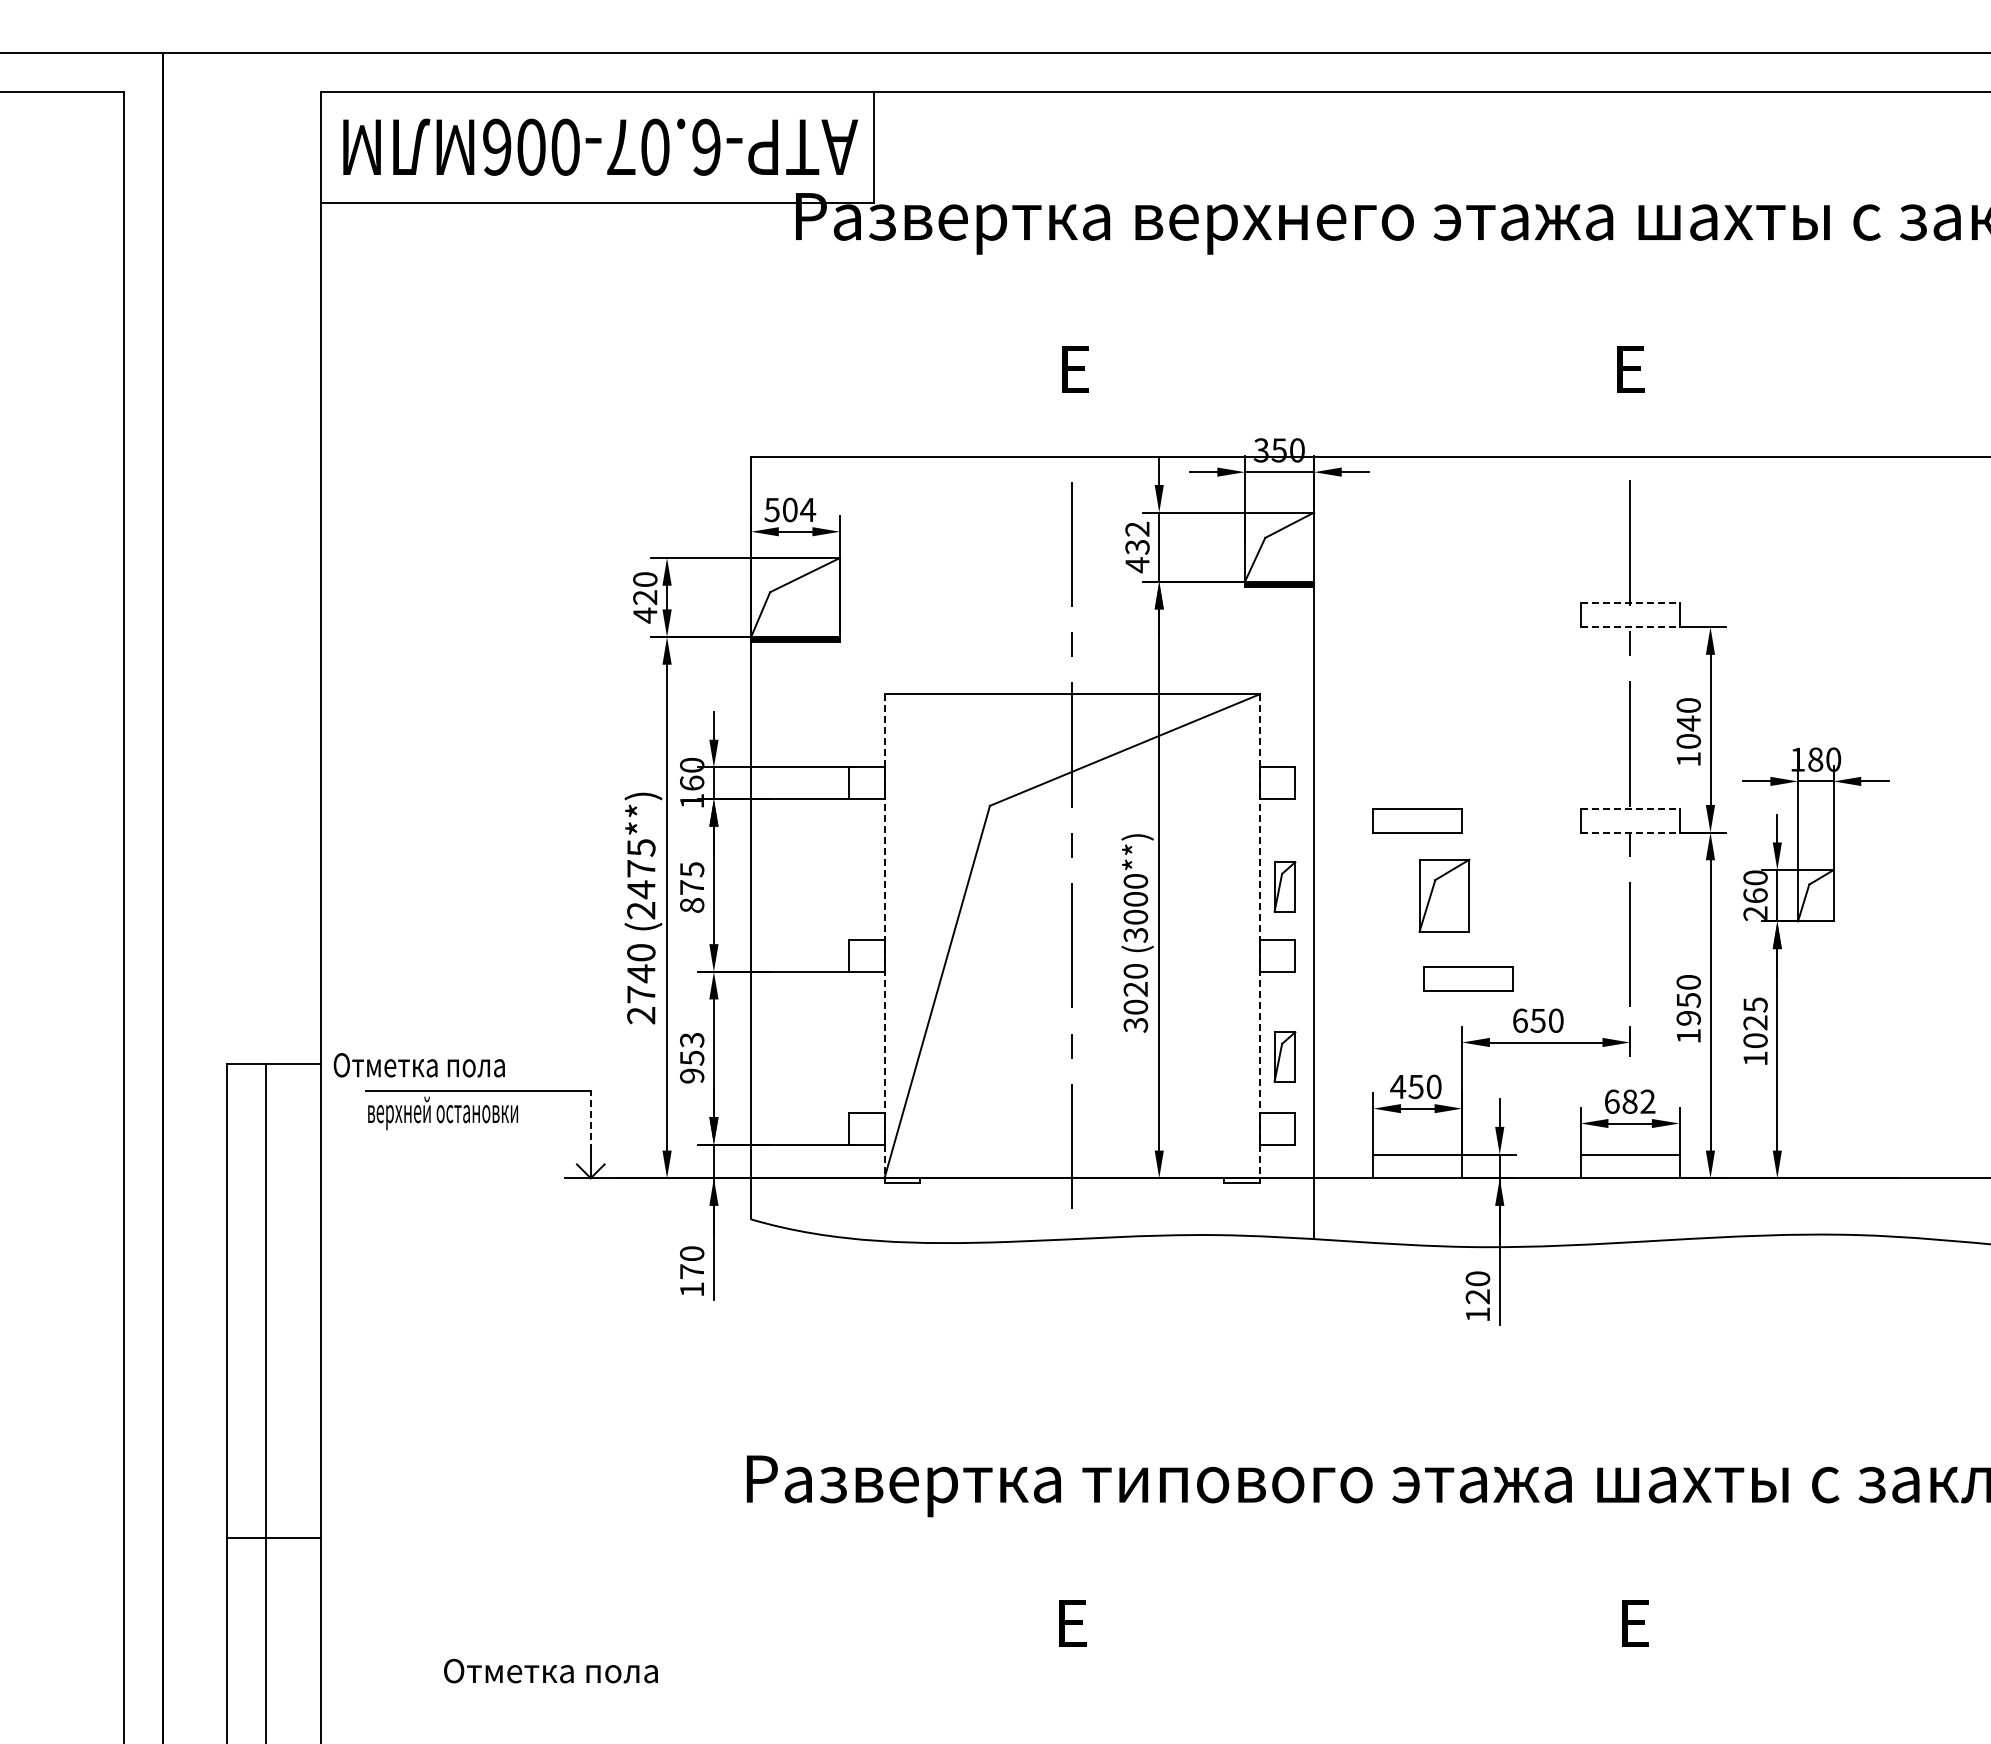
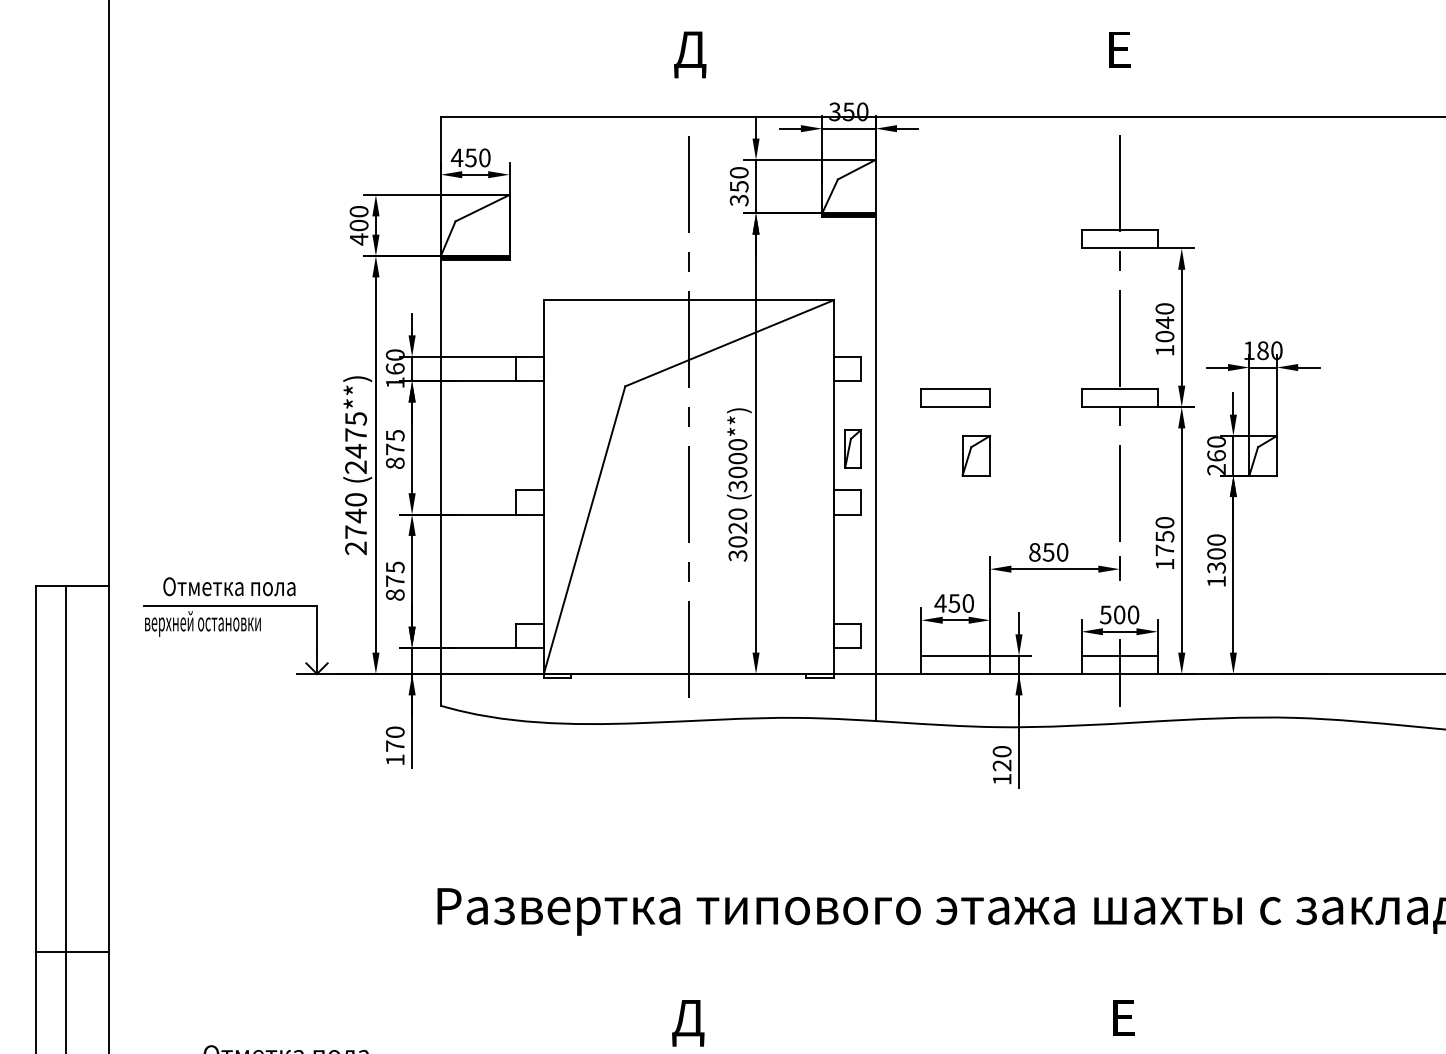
text: (1074, 376) -> (690, 54), Е -> Д
text: (790, 509) -> (471, 157), 504 -> 450
text: (1137, 547) -> (739, 186), 432 -> 350
text: (645, 597) -> (359, 225), 420 -> 400
line: (1630, 603) -> (1119, 230), dashed -> solid
line: (1630, 627) -> (1119, 248), dashed -> solid
line: (1630, 808) -> (1119, 388), dashed -> solid
line: (1630, 832) -> (1119, 406), dashed -> solid
part: (1444, 895) -> (976, 455), size x0.71
line: (884, 939) -> (543, 489), dashed -> solid
line: (1259, 939) -> (833, 489), dashed -> solid
part: (1468, 978) -> (994, 519), removed
text: (1688, 1017) -> (1164, 549), 1950 -> 1750
text: (1520, 1020) -> (1035, 552), 650 -> 850
text: (1755, 1022) -> (1216, 553), 1025 -> 1300
part: (1284, 1056) -> (852, 579), removed
text: (692, 1057) -> (395, 580), 953 -> 875
text: (418, 1065) -> (228, 586), moved
text: (1629, 1101) -> (1119, 614), 682 -> 500
line: (590, 1120) -> (316, 629), dashed -> solid
line: (1630, 1176) -> (1119, 672), added
text: (1071, 1630) -> (688, 1023), Е -> Д

